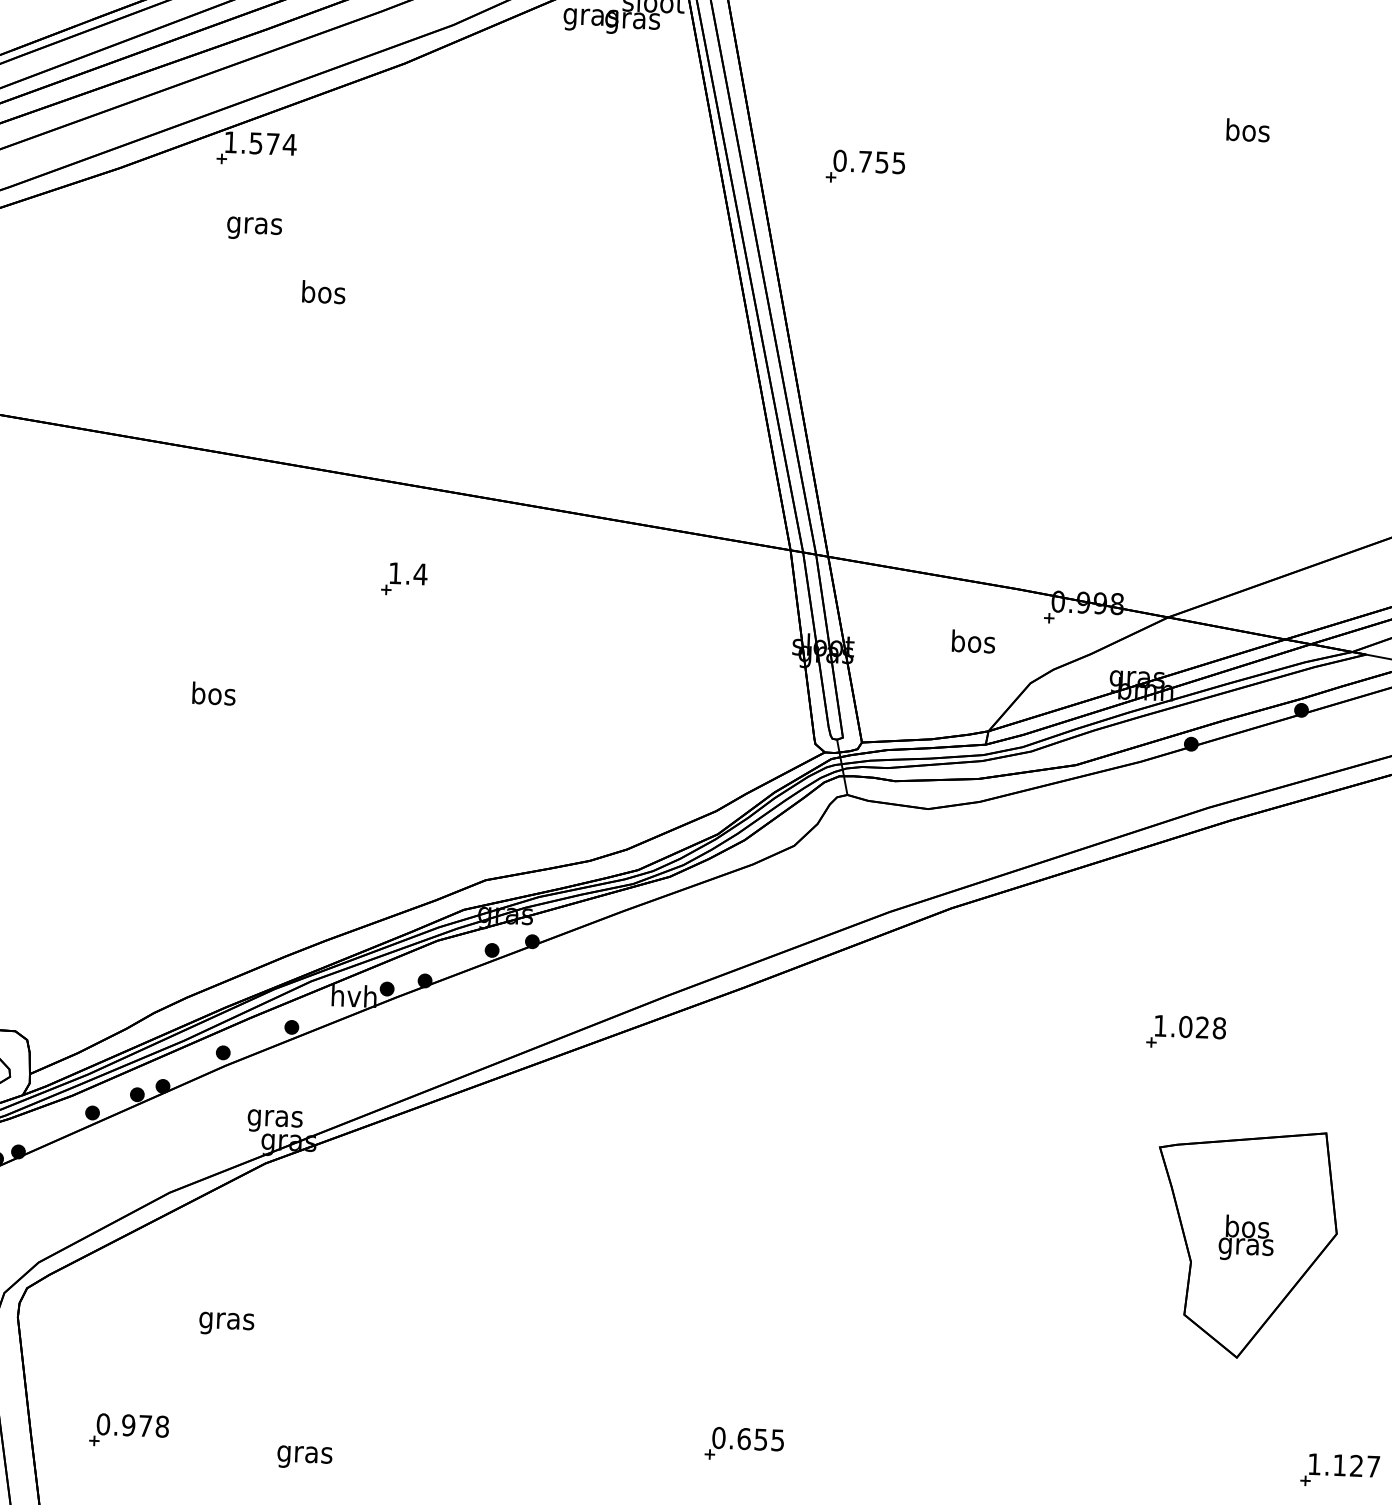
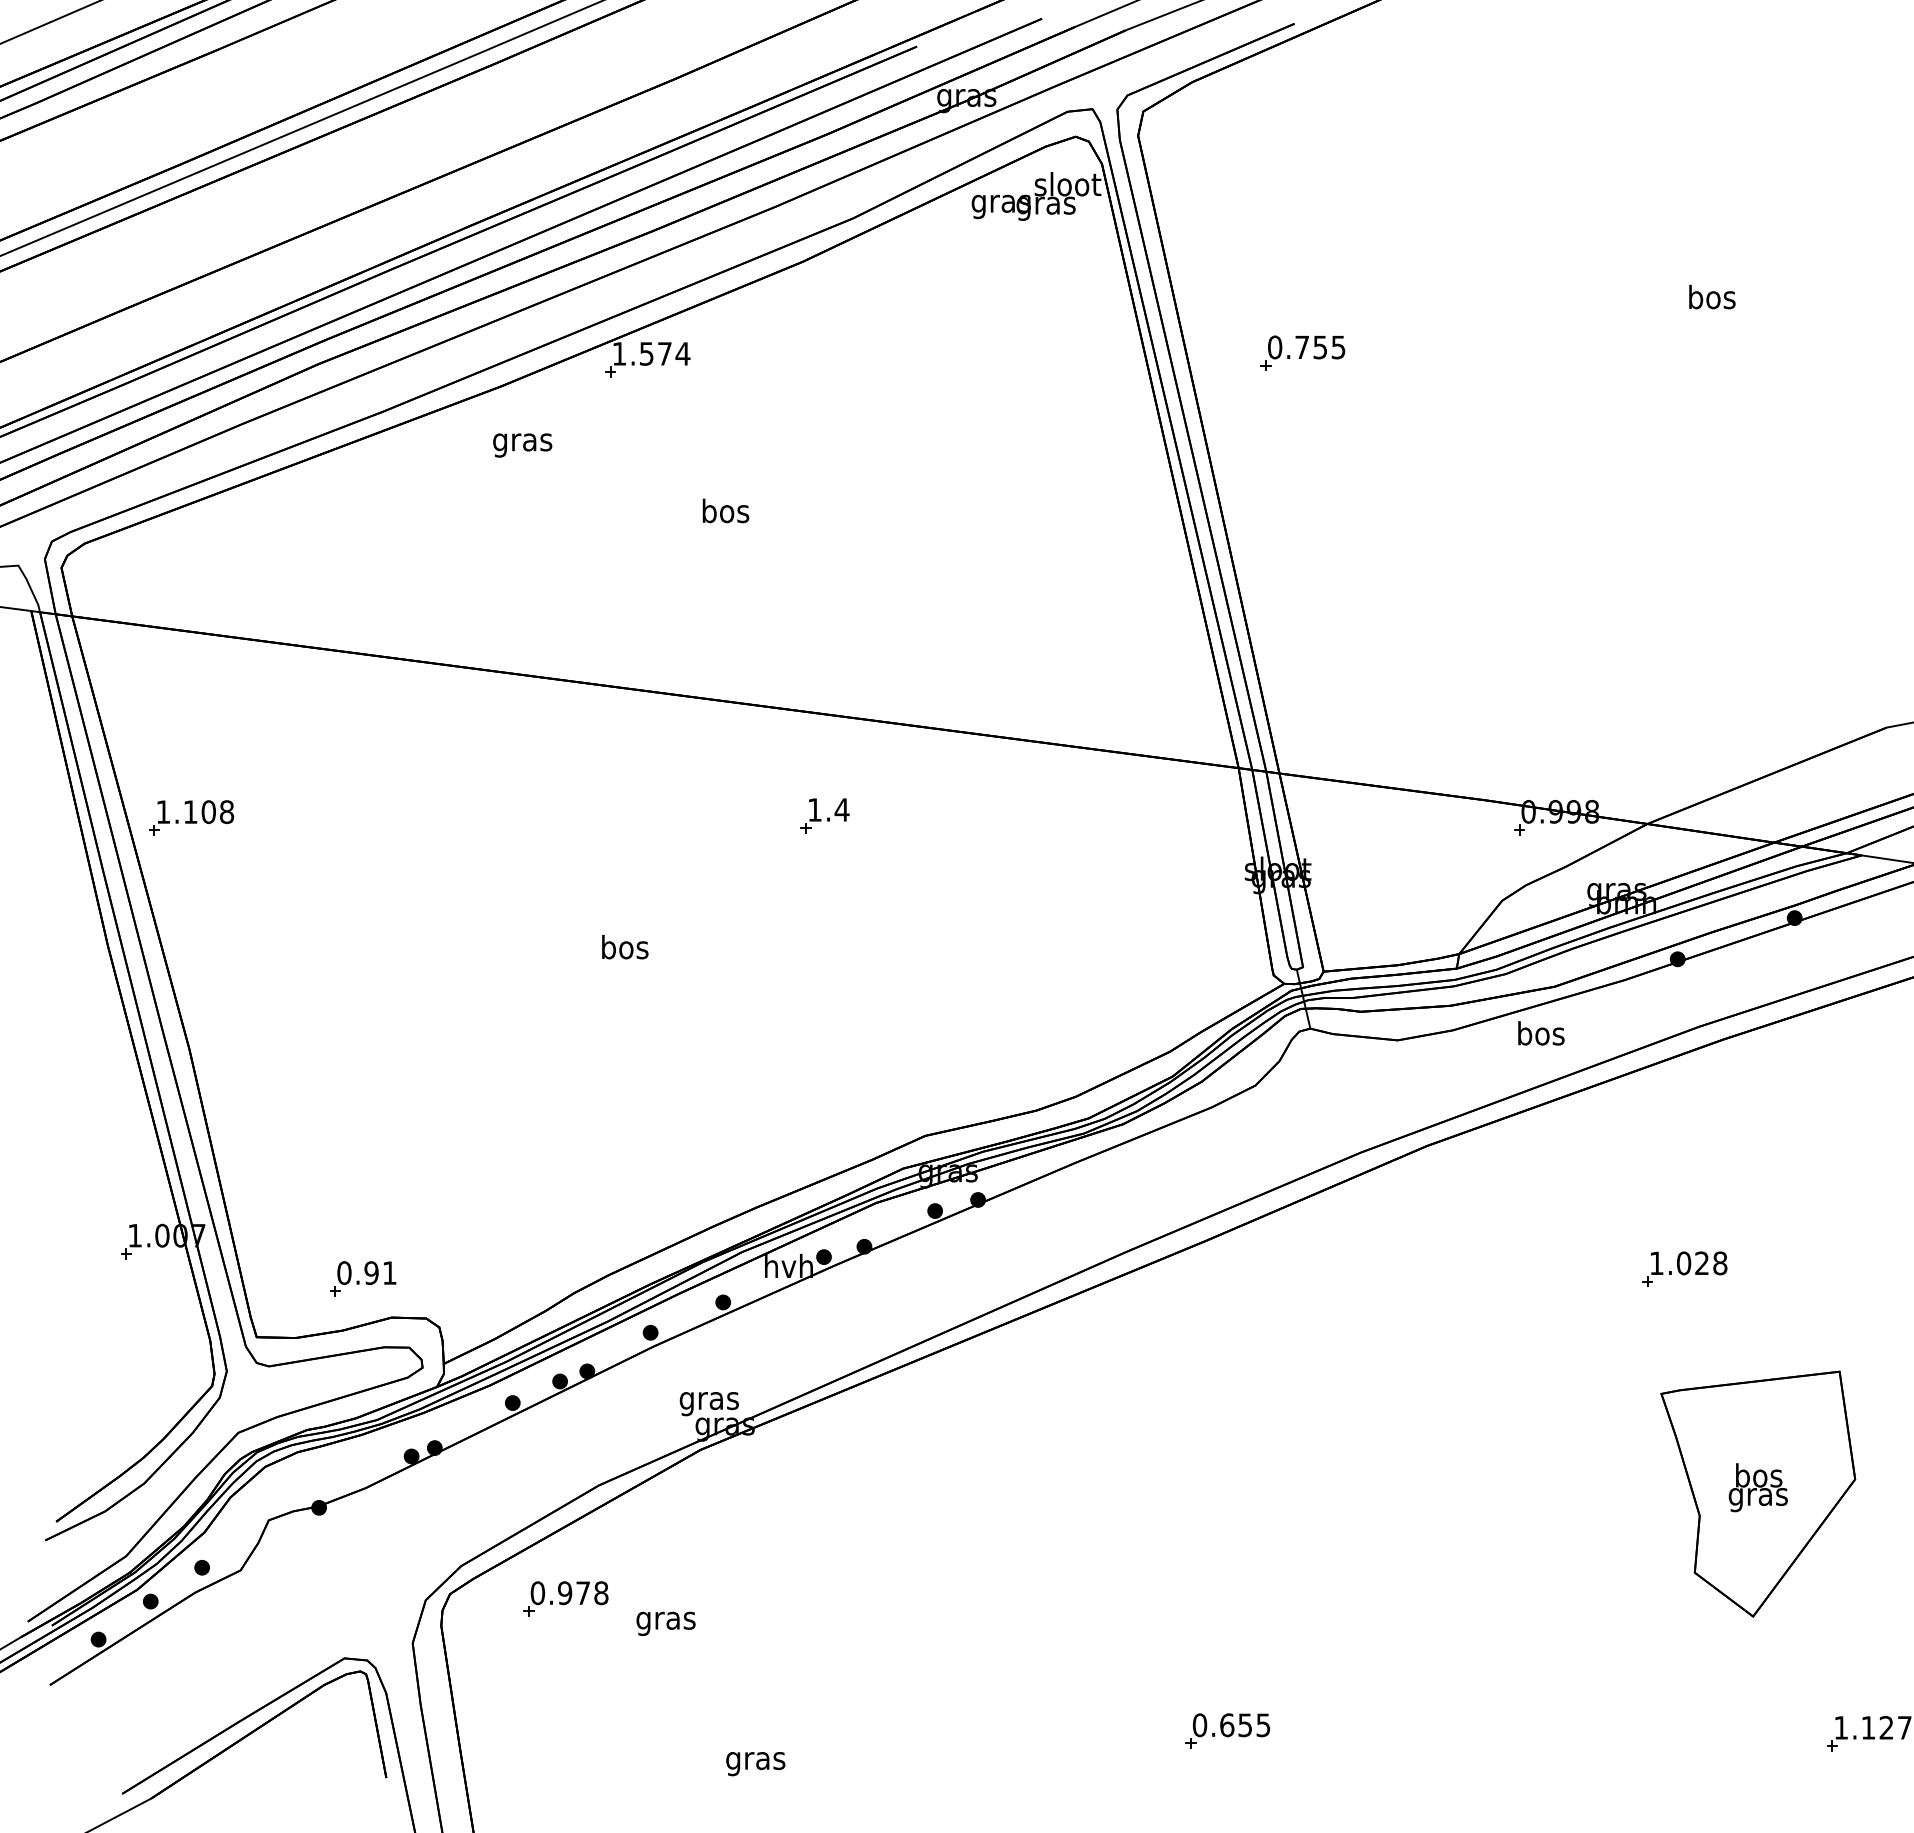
text: (254, 228) -> (522, 445), moved
text: (973, 641) -> (1541, 1033), moved
part: (128, 1430) -> (565, 1598), moved

